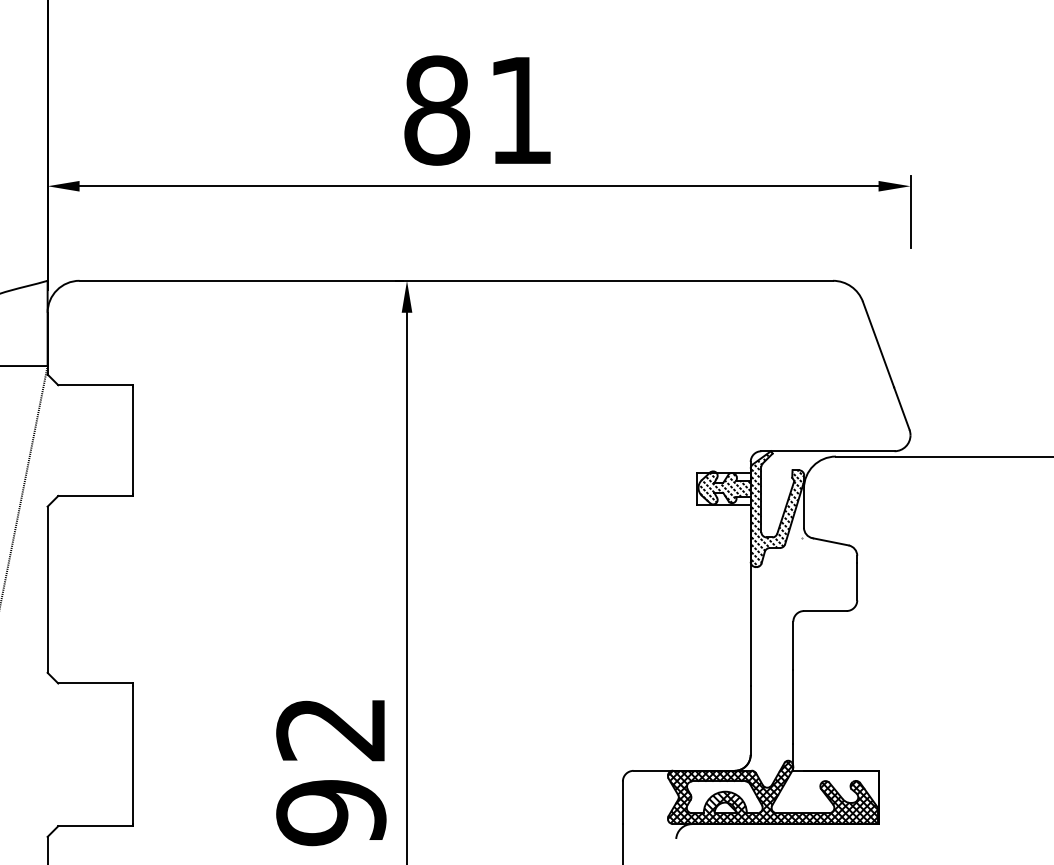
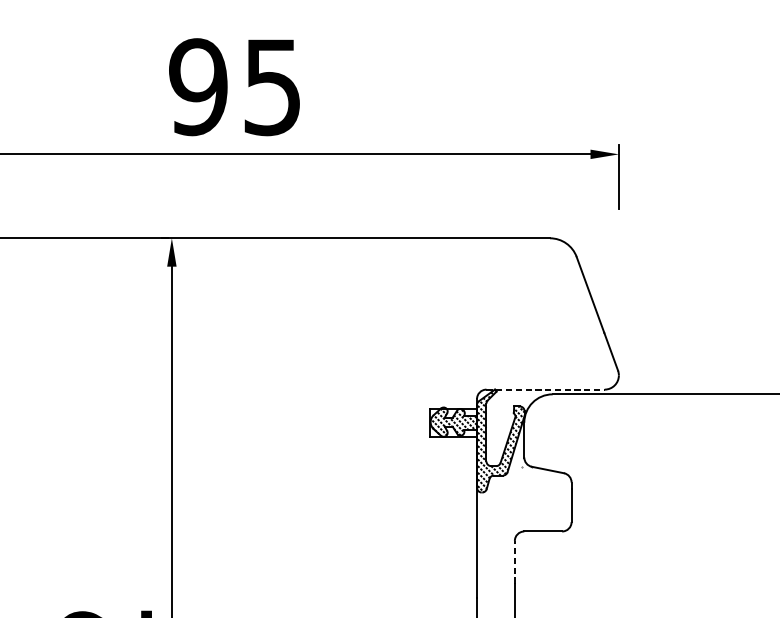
text: (477, 110) -> (234, 87), 81 -> 95
line: (827, 451) -> (545, 389), solid -> dashed
line: (793, 645) -> (515, 562), solid -> dashed

